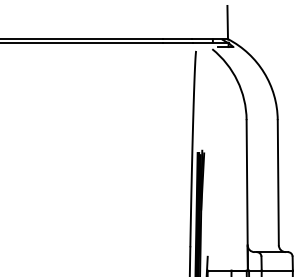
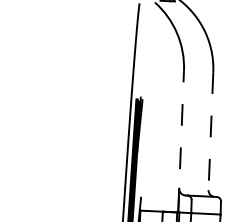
line: (278, 182) -> (211, 131), solid -> dashed
line: (247, 194) -> (181, 140), solid -> dashed

